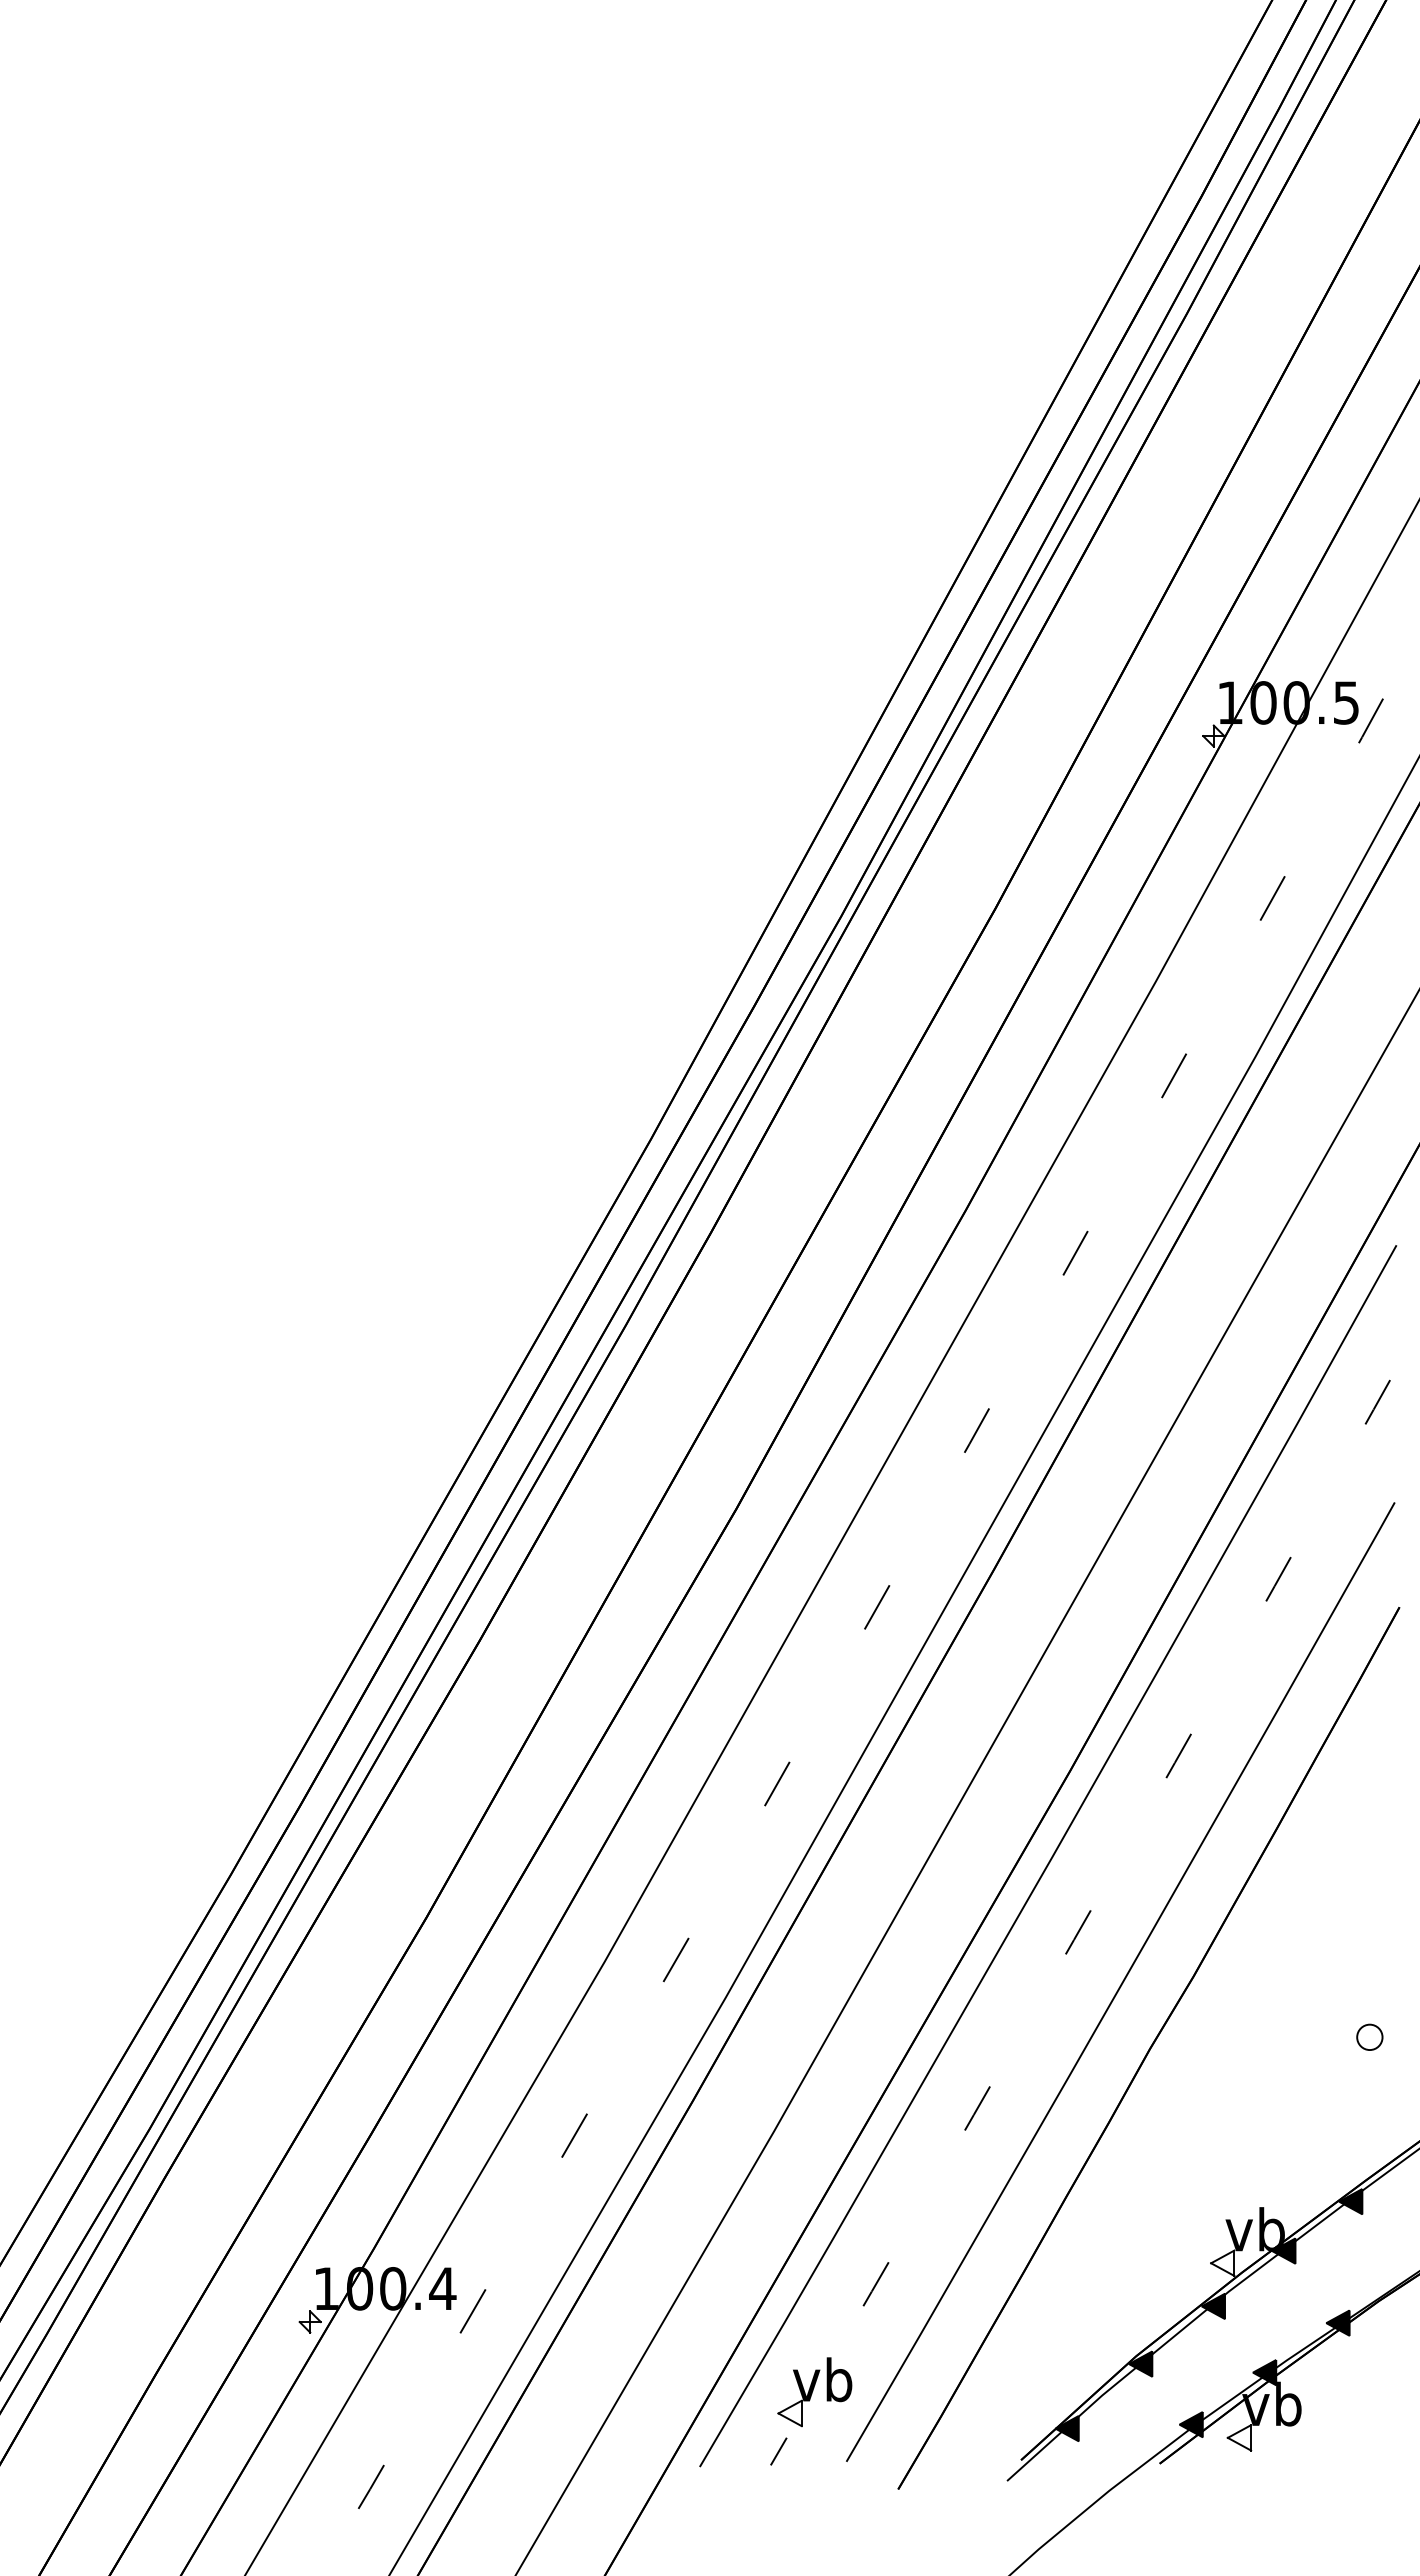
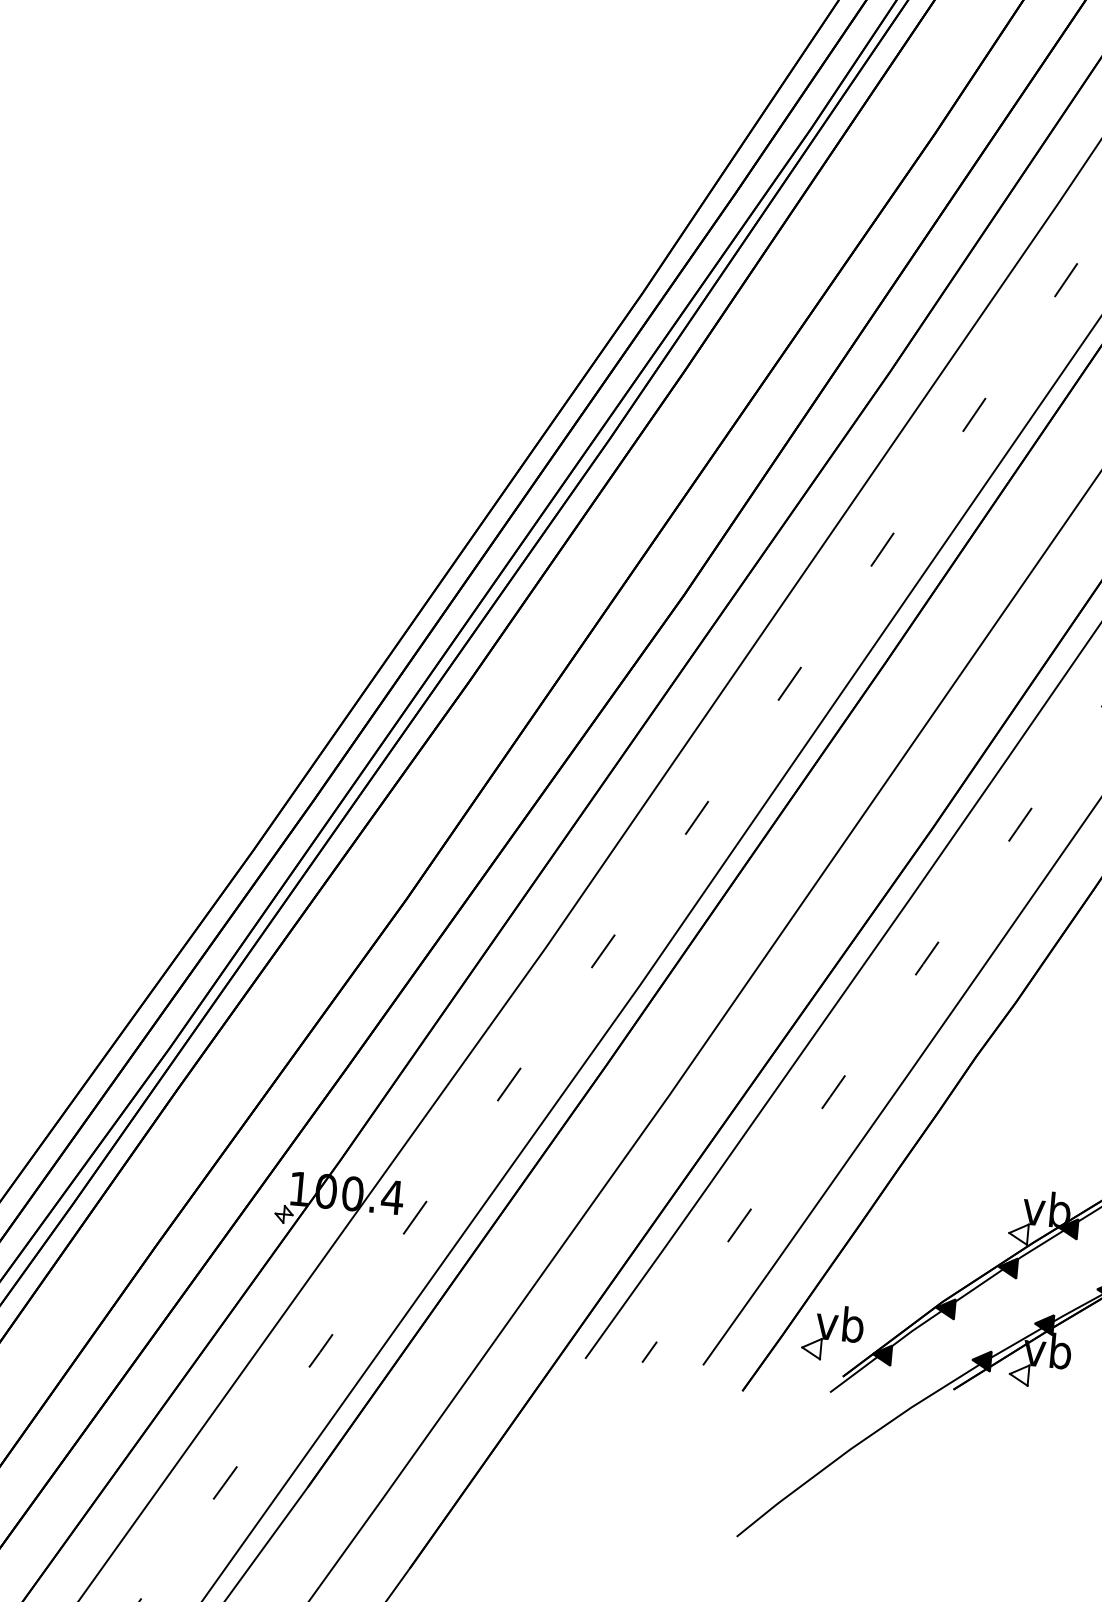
part: (814, 2392) -> (832, 1333), moved

